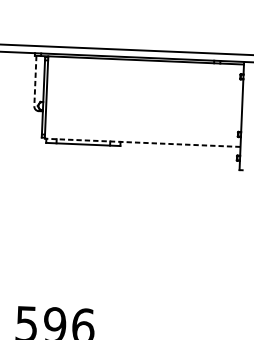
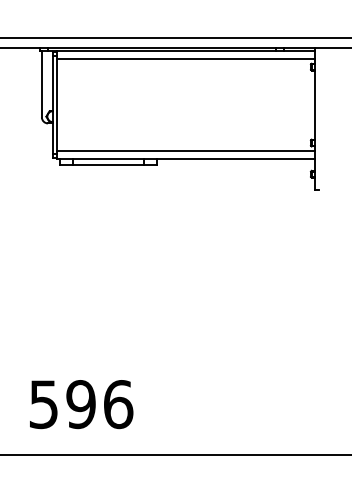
line: (146, 66) -> (186, 59), added
line: (35, 81) -> (41, 84), dashed -> solid
line: (143, 136) -> (186, 151), added
line: (142, 142) -> (186, 159), dashed -> solid

